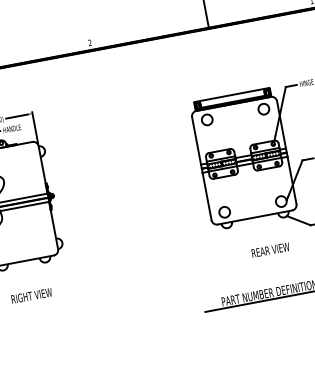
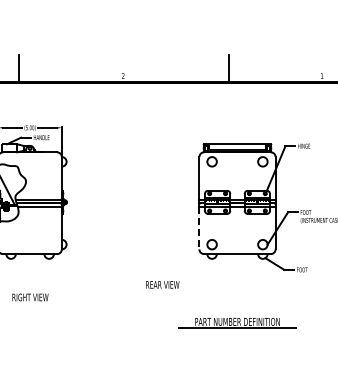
line: (207, 196) -> (199, 228), solid -> dashed
text: (270, 249) -> (162, 284), moved
text: (31, 295) -> (30, 297), moved

